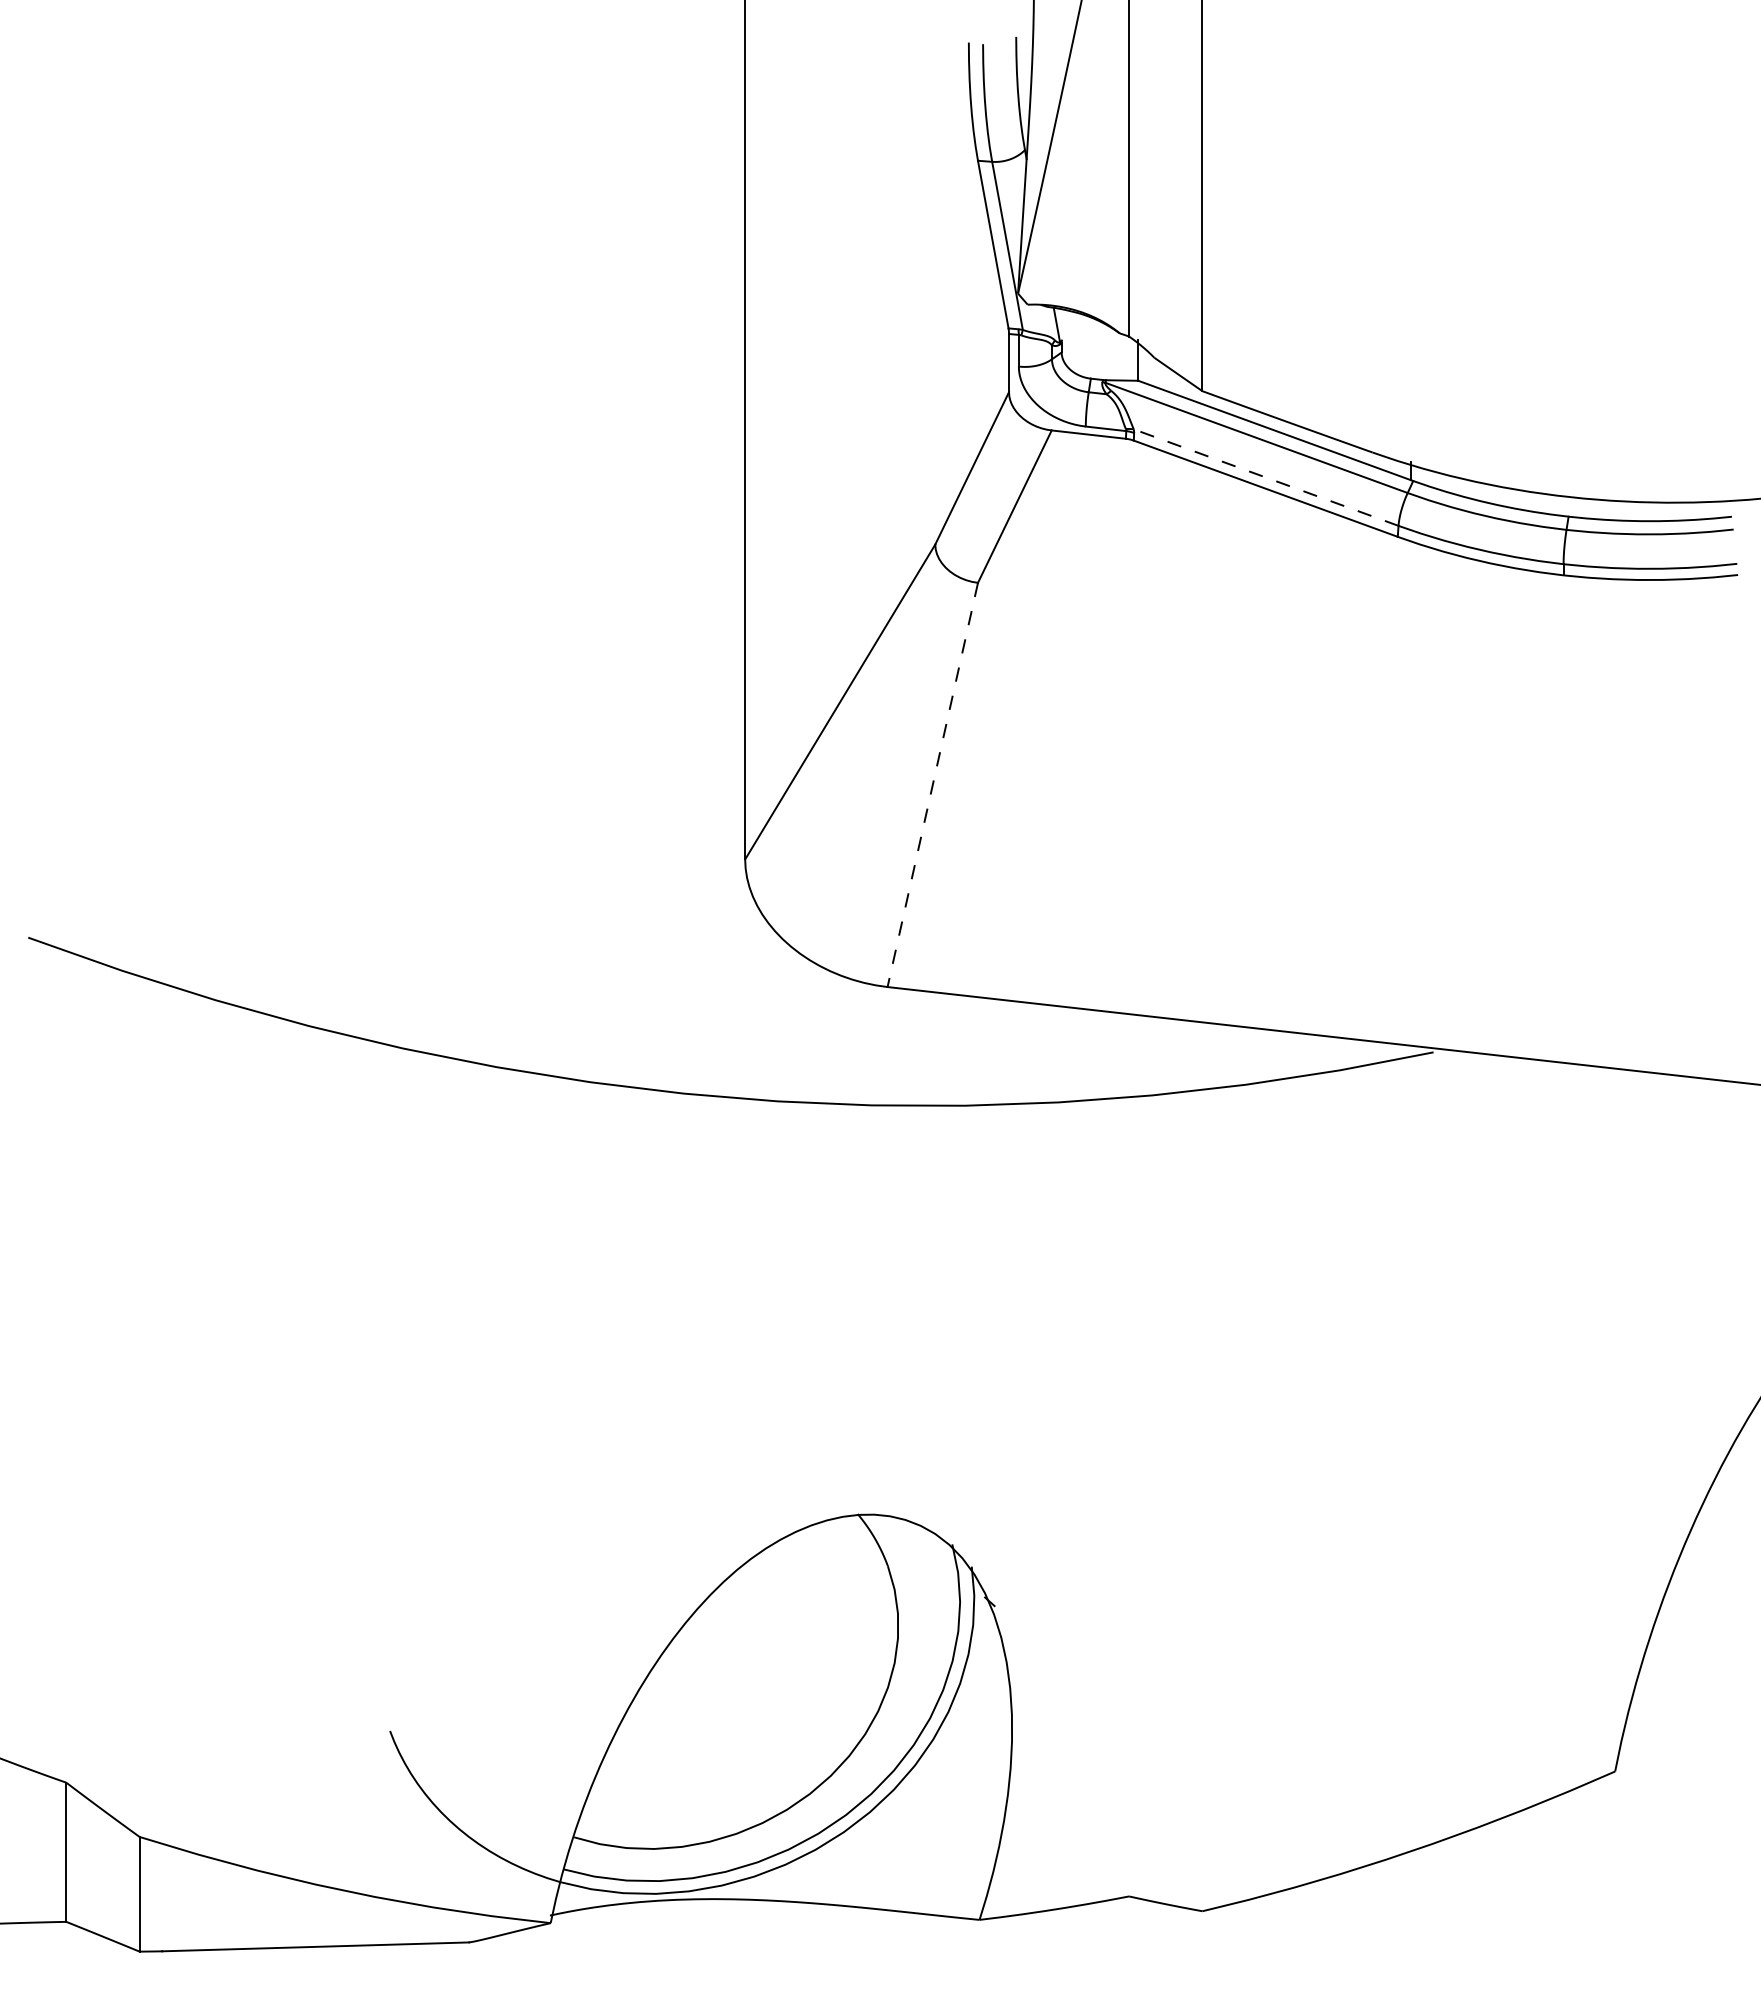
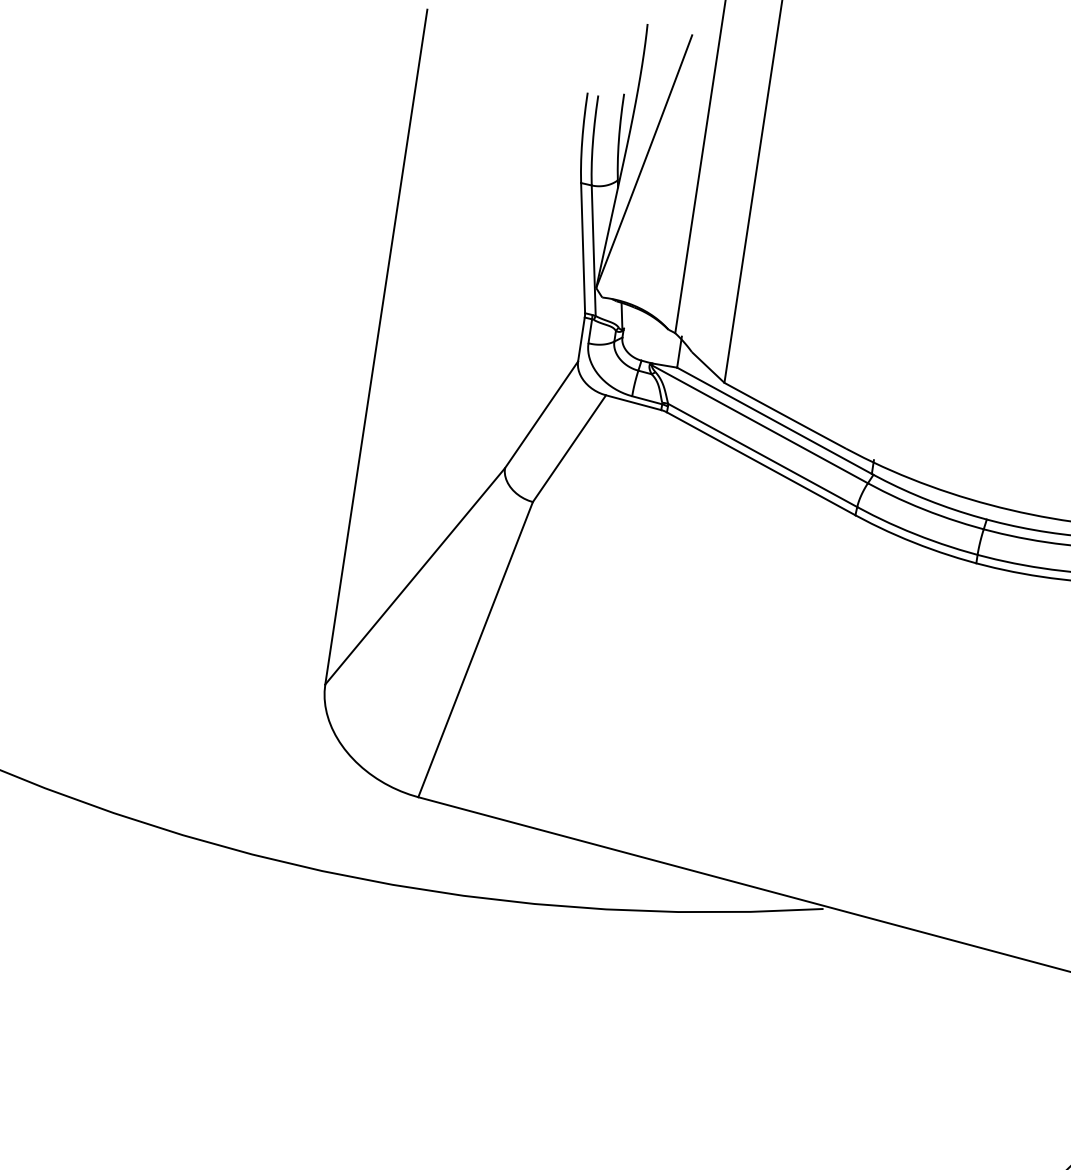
line: (1266, 477) -> (762, 455), dashed -> solid
line: (932, 785) -> (475, 650), dashed -> solid

